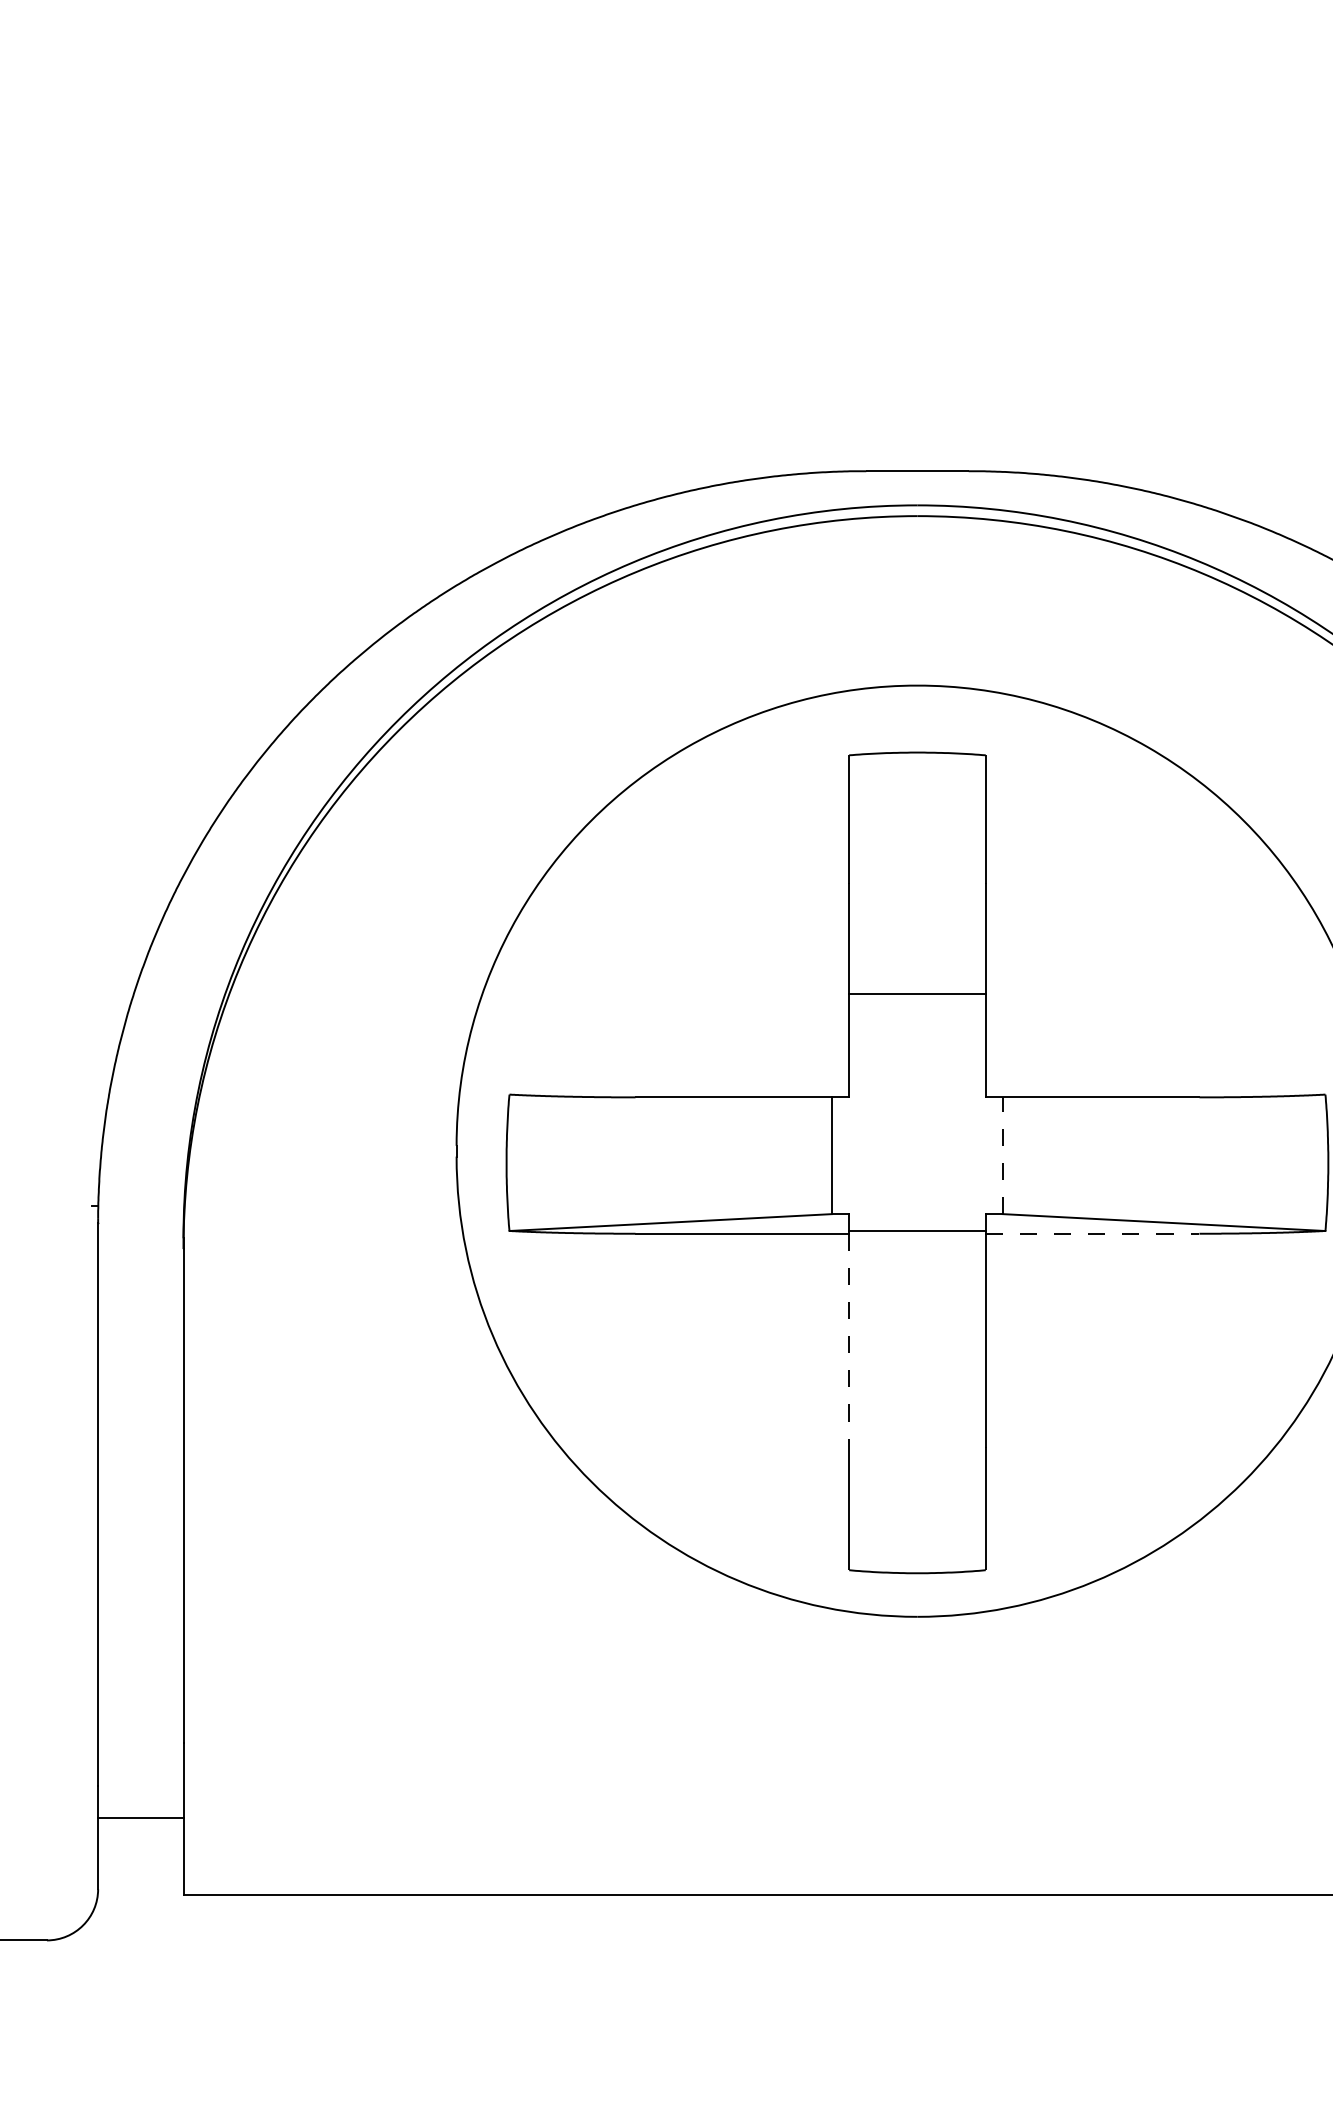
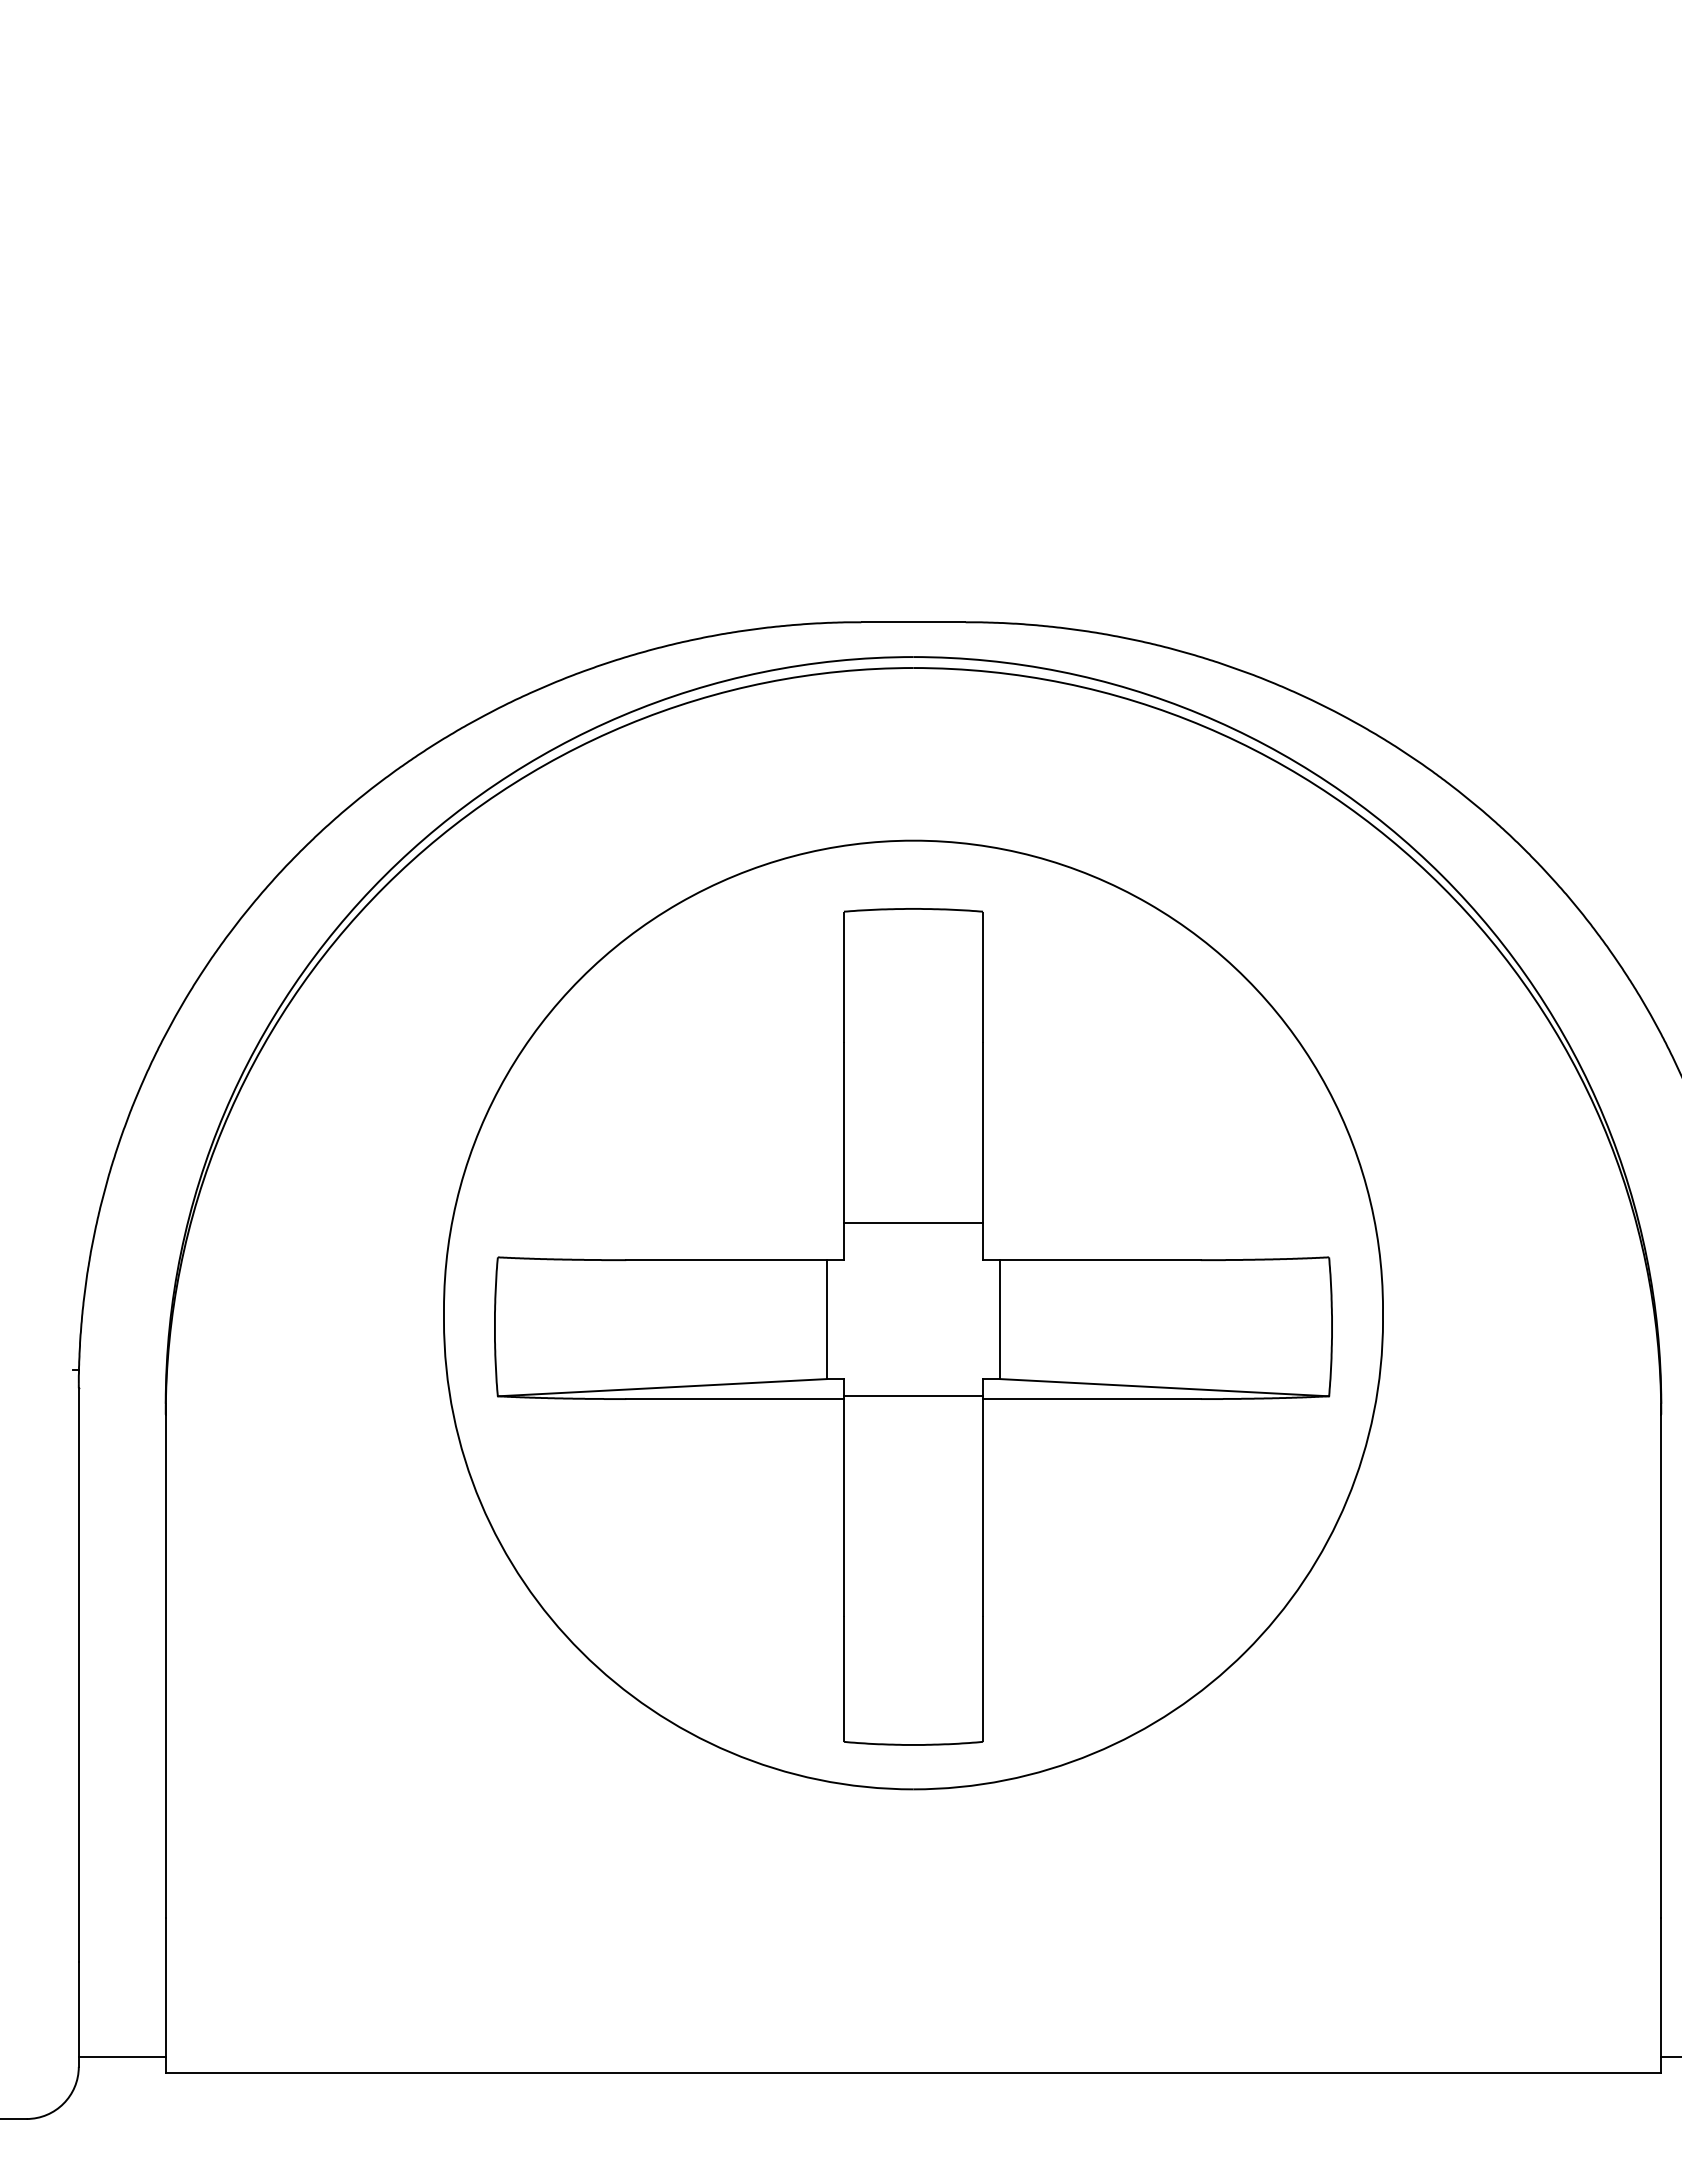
line: (917, 993) -> (913, 1222), moved
line: (1002, 1155) -> (1000, 1319), dashed -> solid
line: (1092, 1234) -> (1091, 1399), dashed -> solid
line: (848, 1340) -> (843, 1507), dashed -> solid
line: (140, 1818) -> (121, 2056), moved

